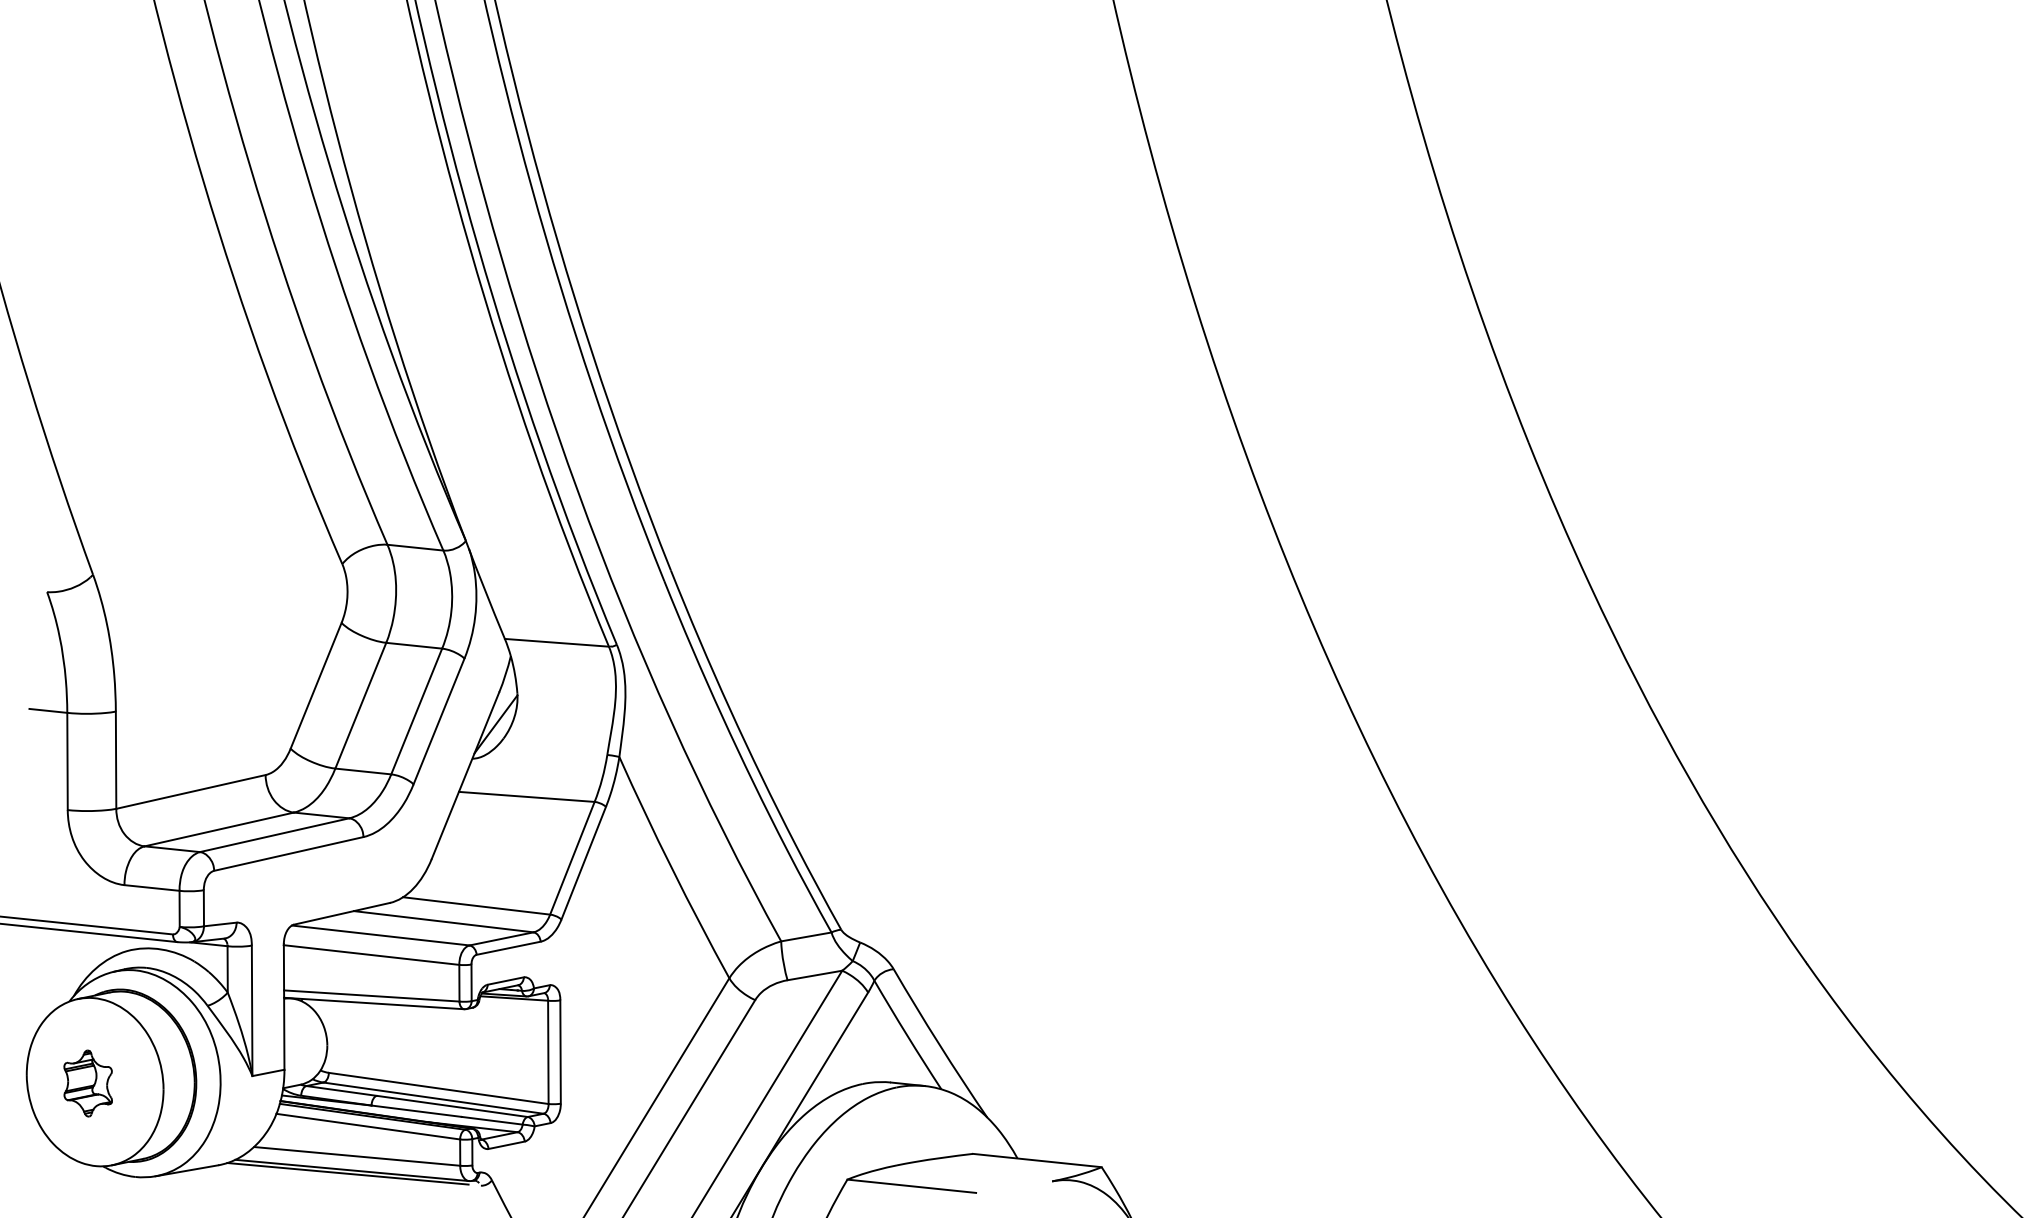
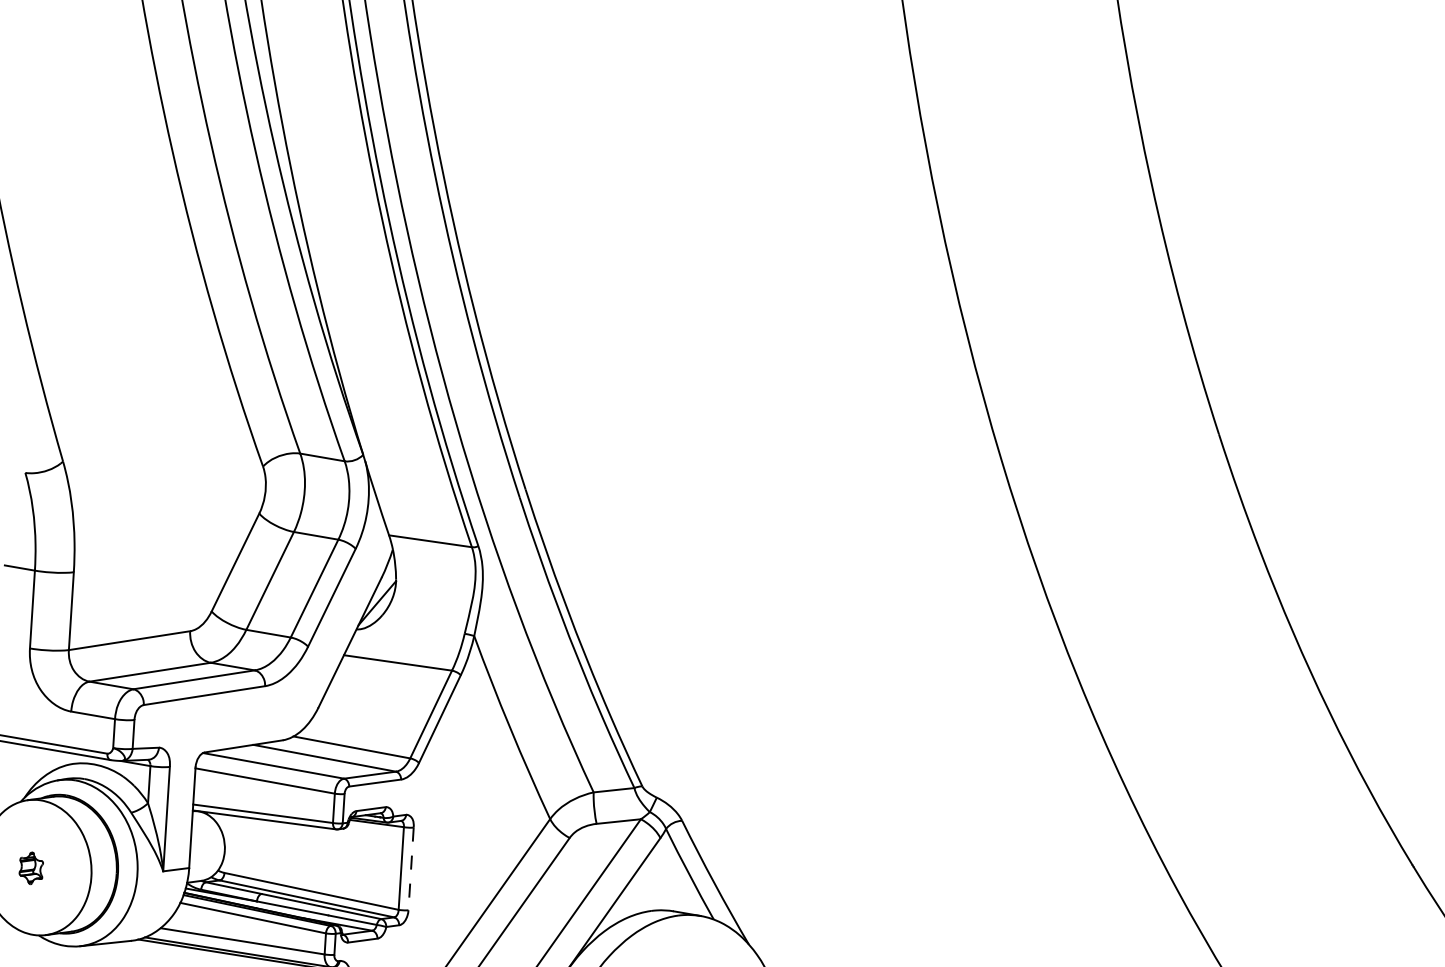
line: (560, 1052) -> (411, 869), solid -> dashed
part: (87, 1083) -> (30, 868), size x0.6

